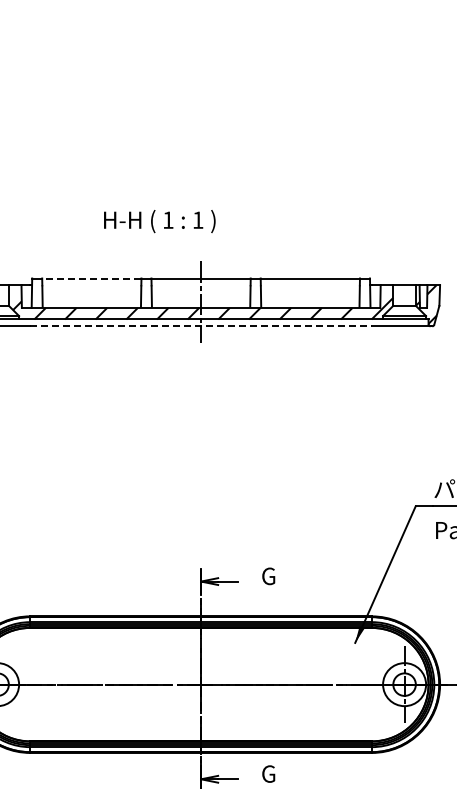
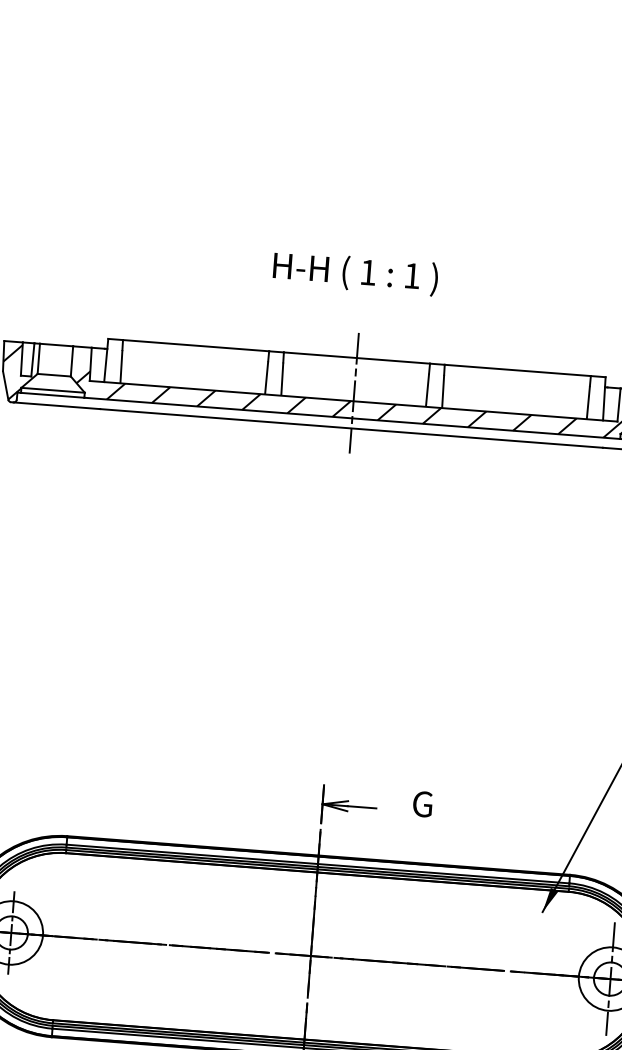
text: (159, 221) -> (355, 273), moved
line: (91, 278) -> (195, 345), dashed -> solid
line: (201, 326) -> (352, 428), dashed -> solid

